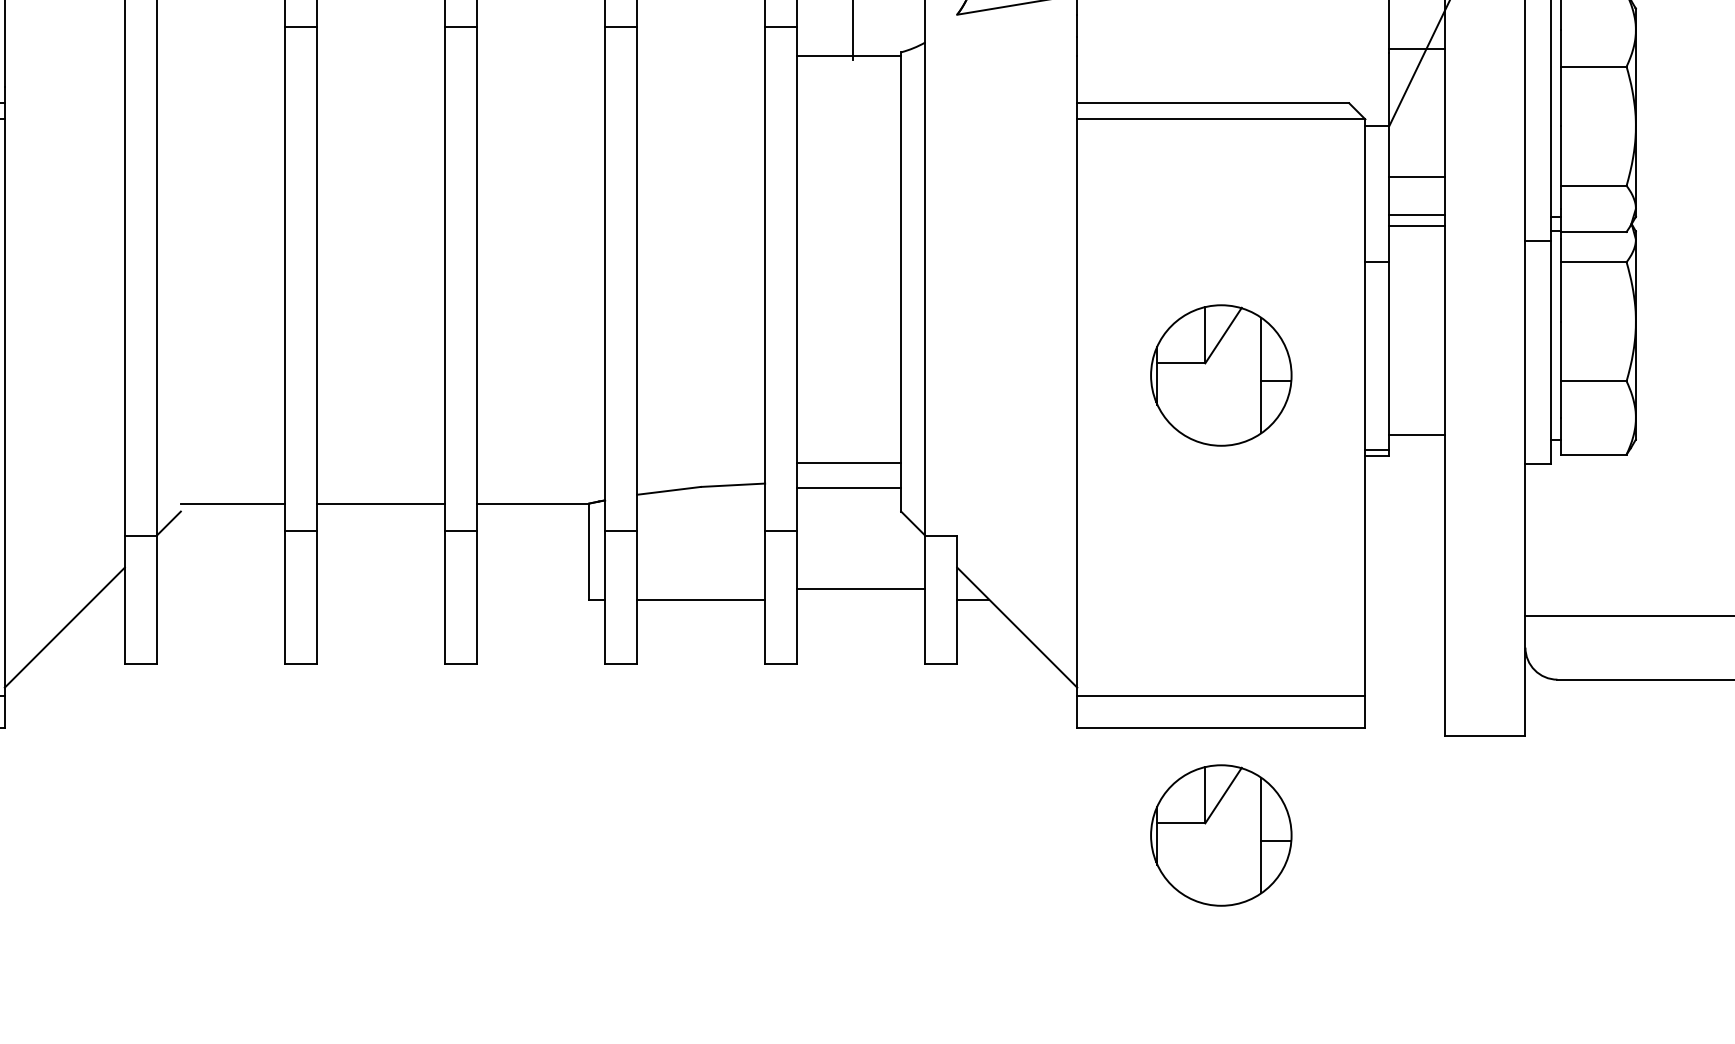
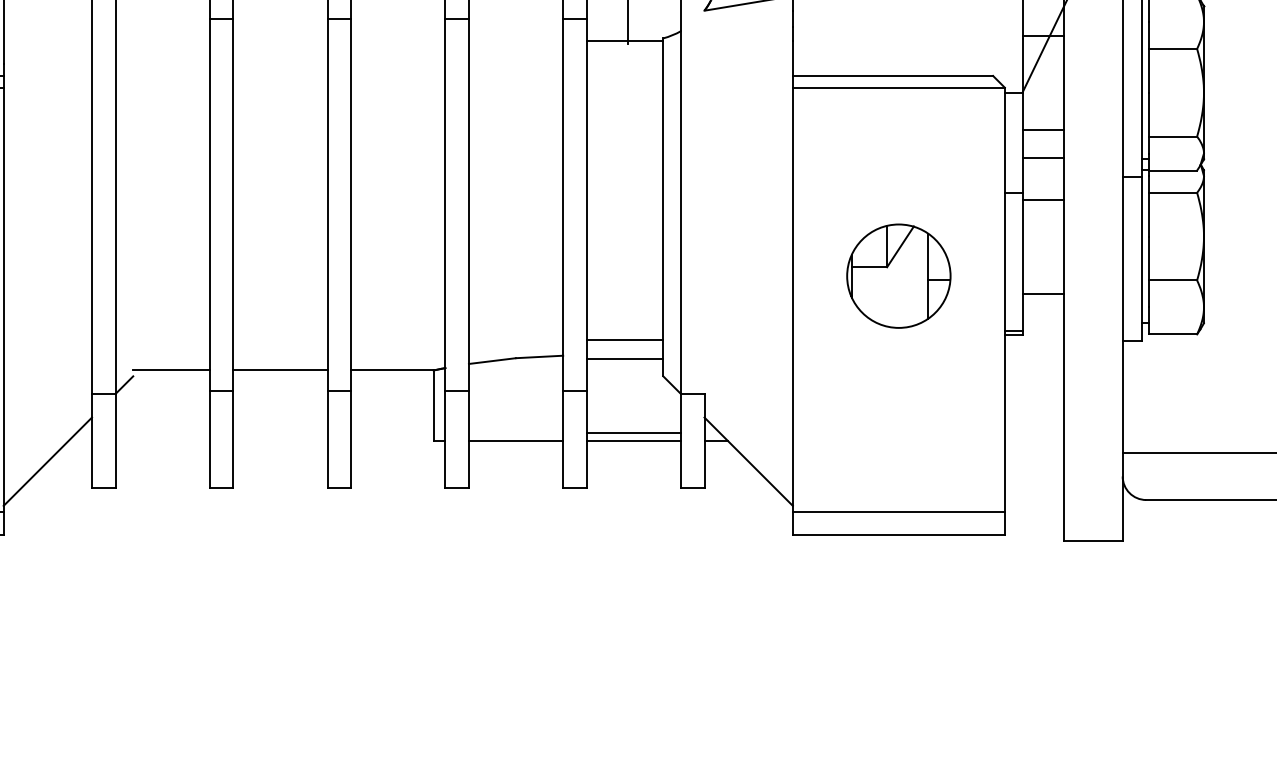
line: (1417, 226) -> (1043, 199), moved
line: (1417, 434) -> (1043, 293), moved
line: (861, 599) -> (634, 441), added
part: (1221, 835) -> (899, 614), removed

